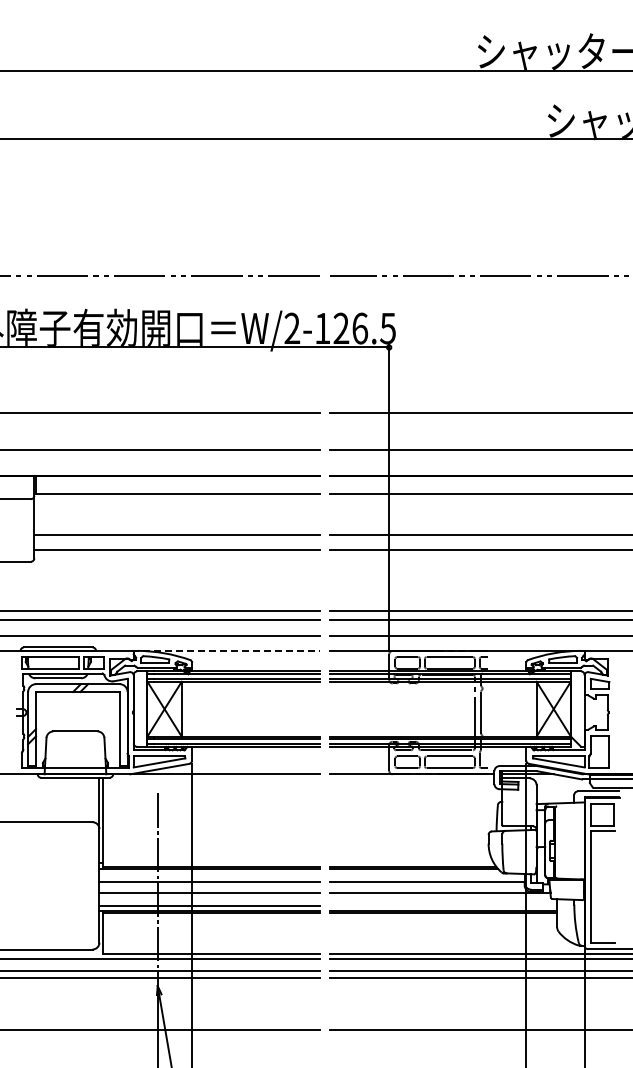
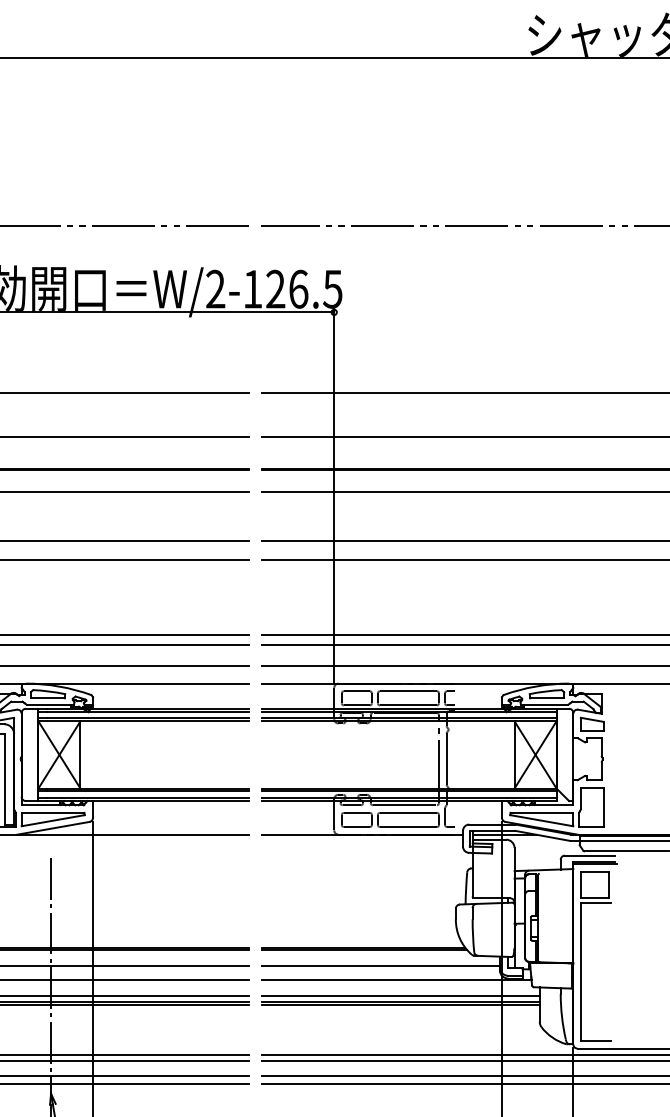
line: (225, 650) -> (133, 683), dashed -> solid
line: (443, 906) -> (400, 996), added

